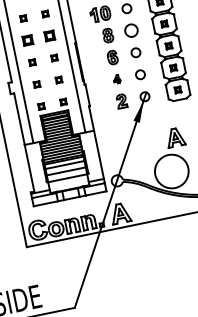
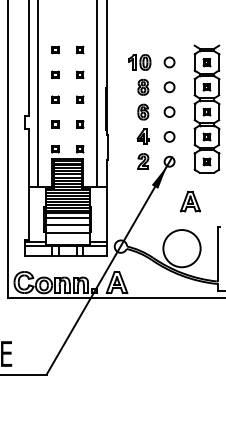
circle: (131, 30) -> (169, 87), size x0.71
part: (50, 35) -> (80, 74), size x0.62
part: (28, 40) -> (55, 74), size x0.62
part: (116, 79) -> (142, 136), size x1.67
part: (175, 137) -> (190, 201), moved

